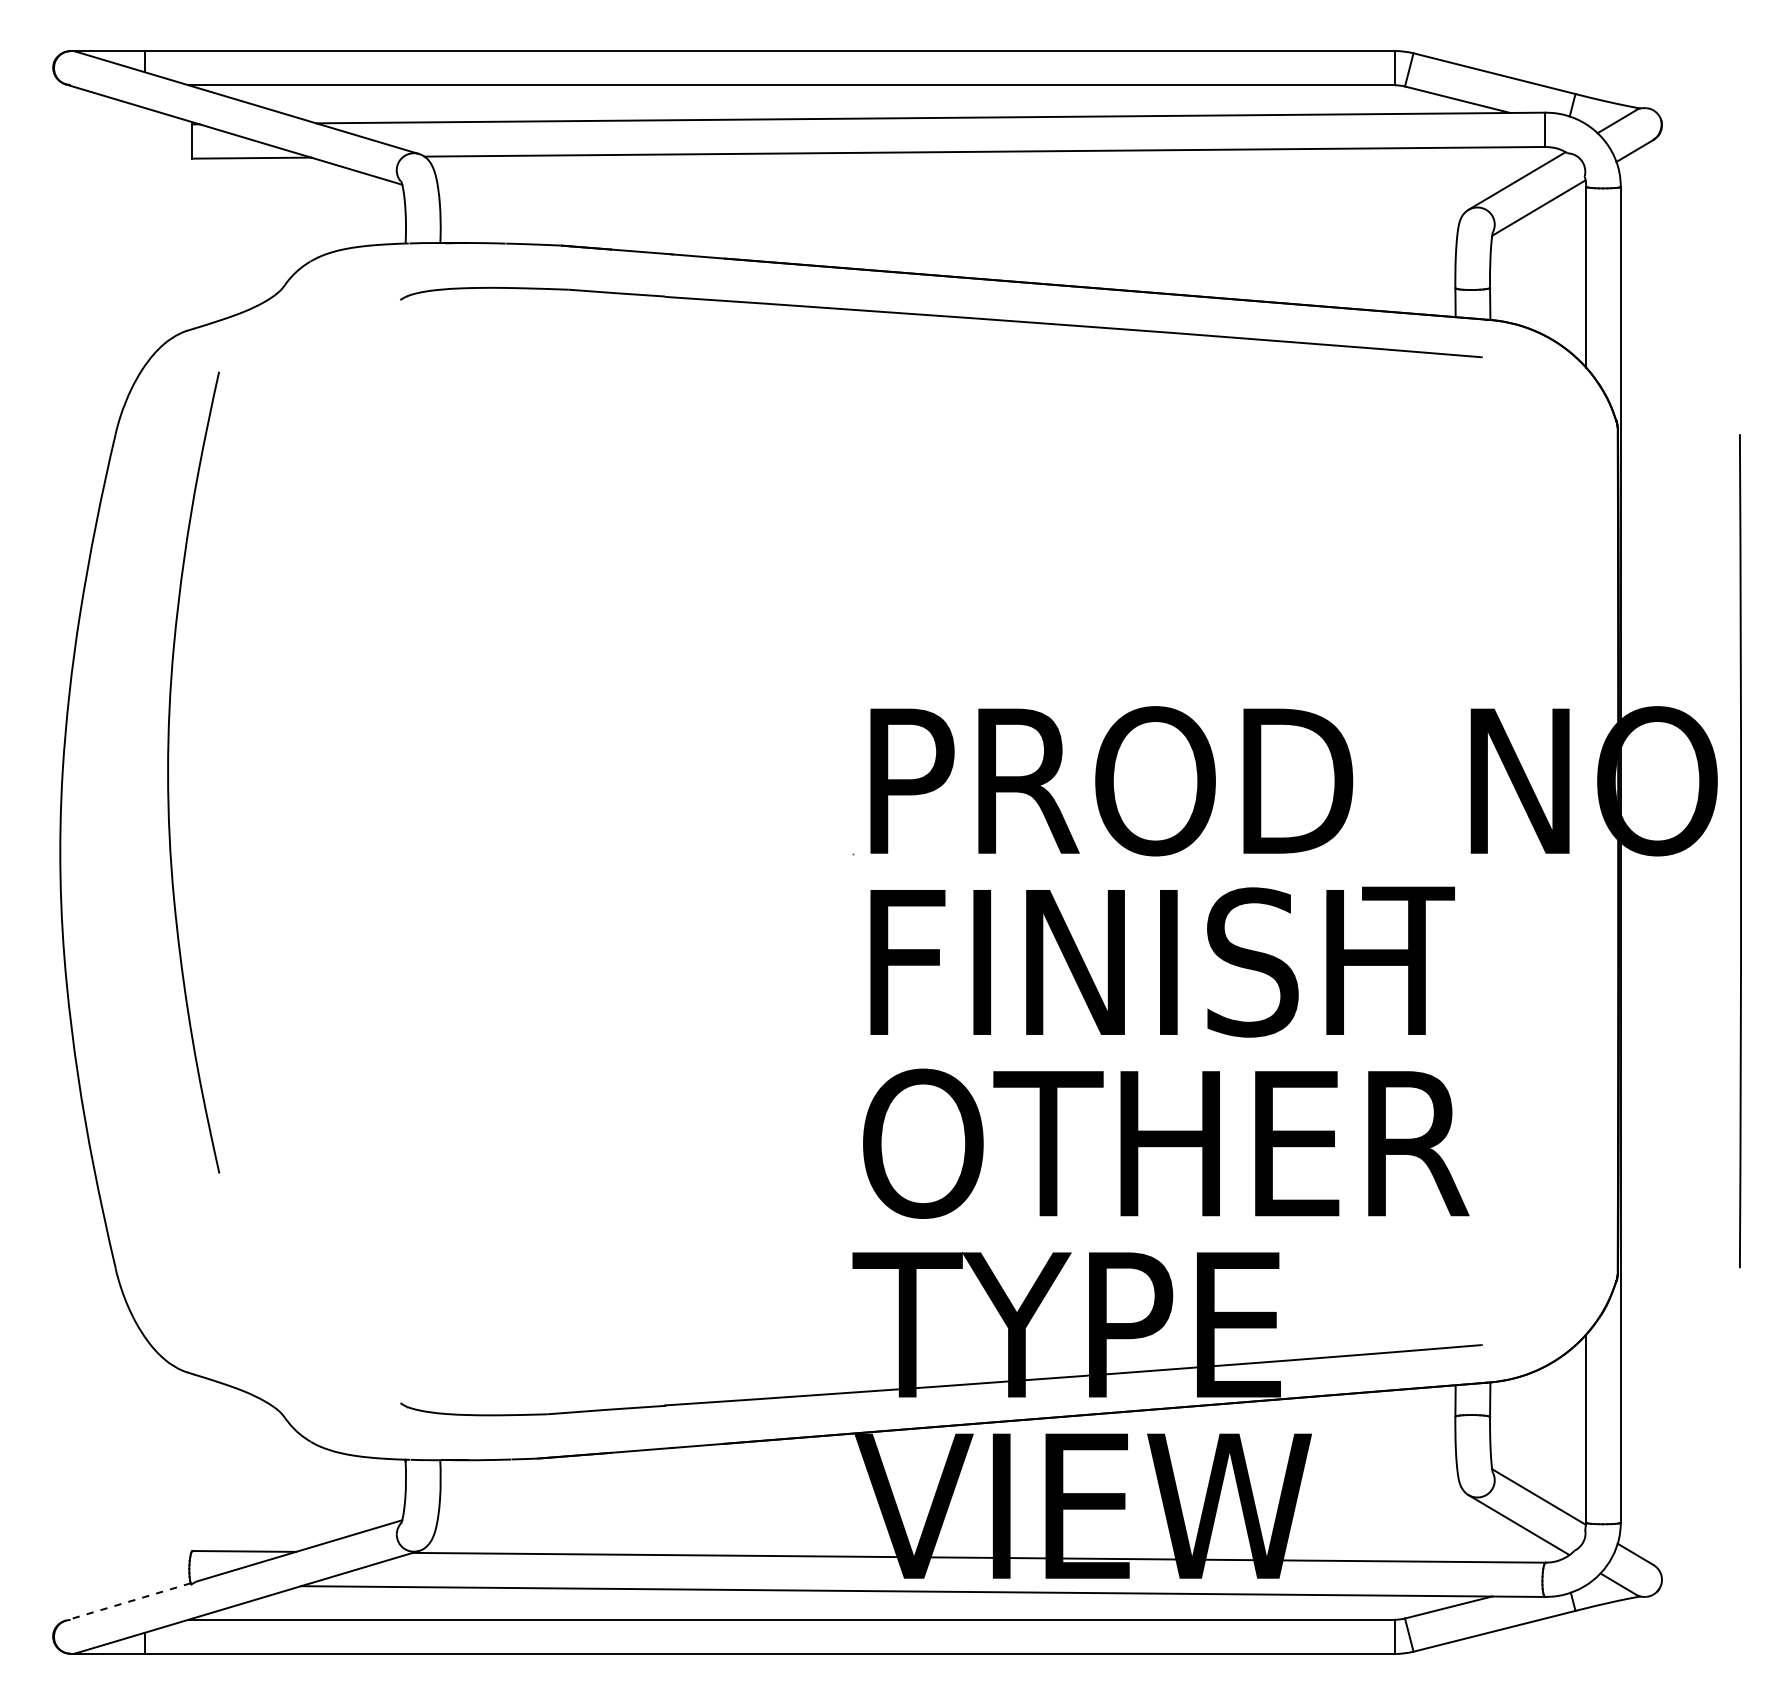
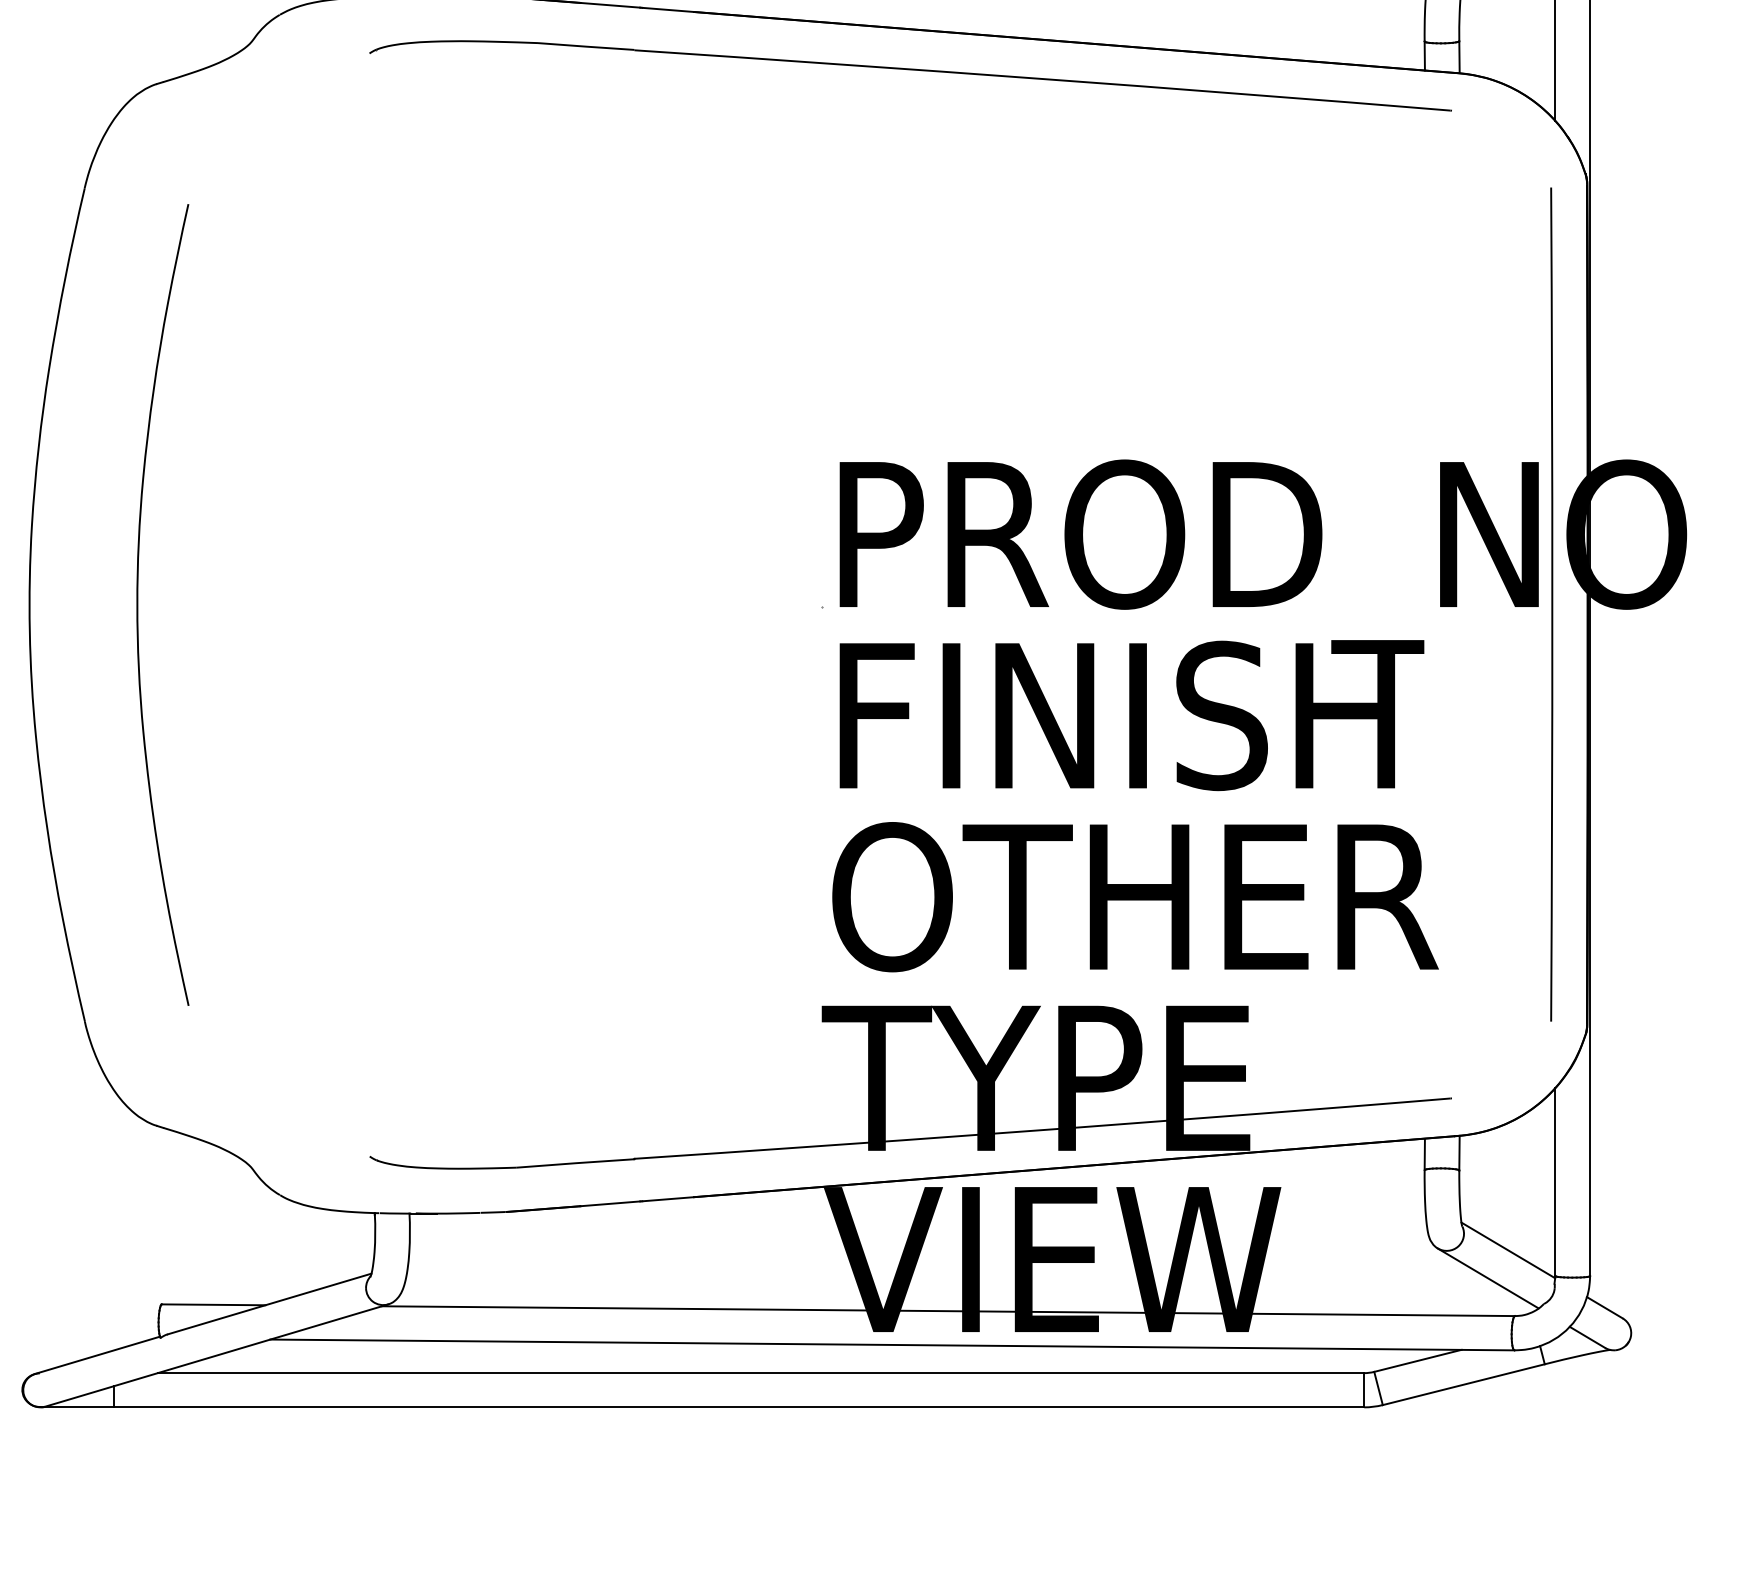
curve: (168, 772) -> (137, 604), moved
line: (1740, 851) -> (1551, 604), moved
line: (128, 1602) -> (97, 1355), dashed -> solid

